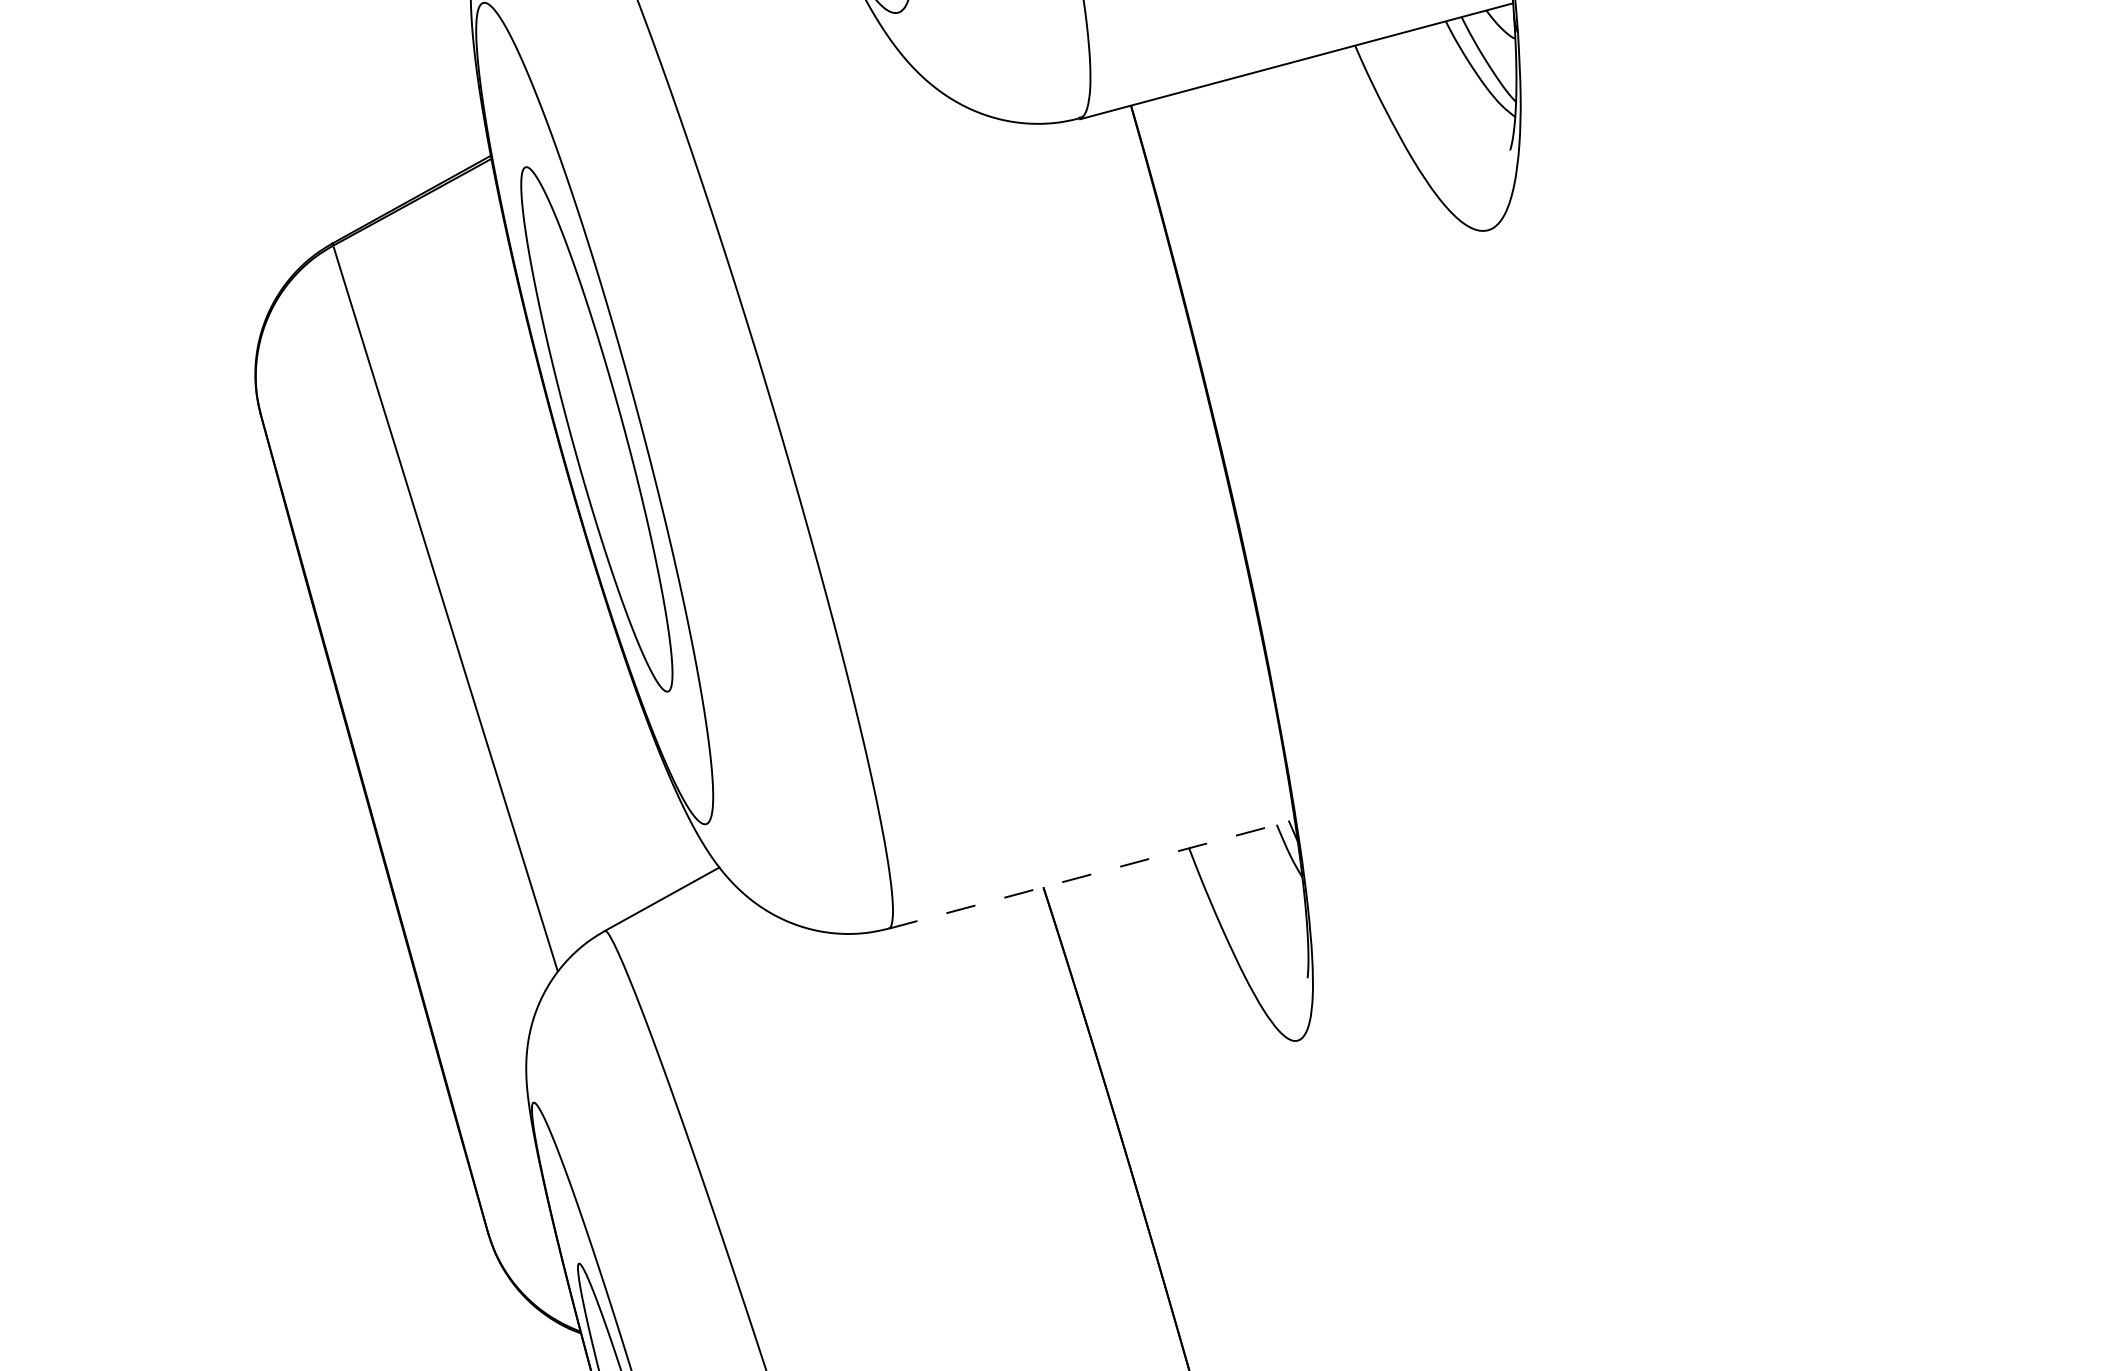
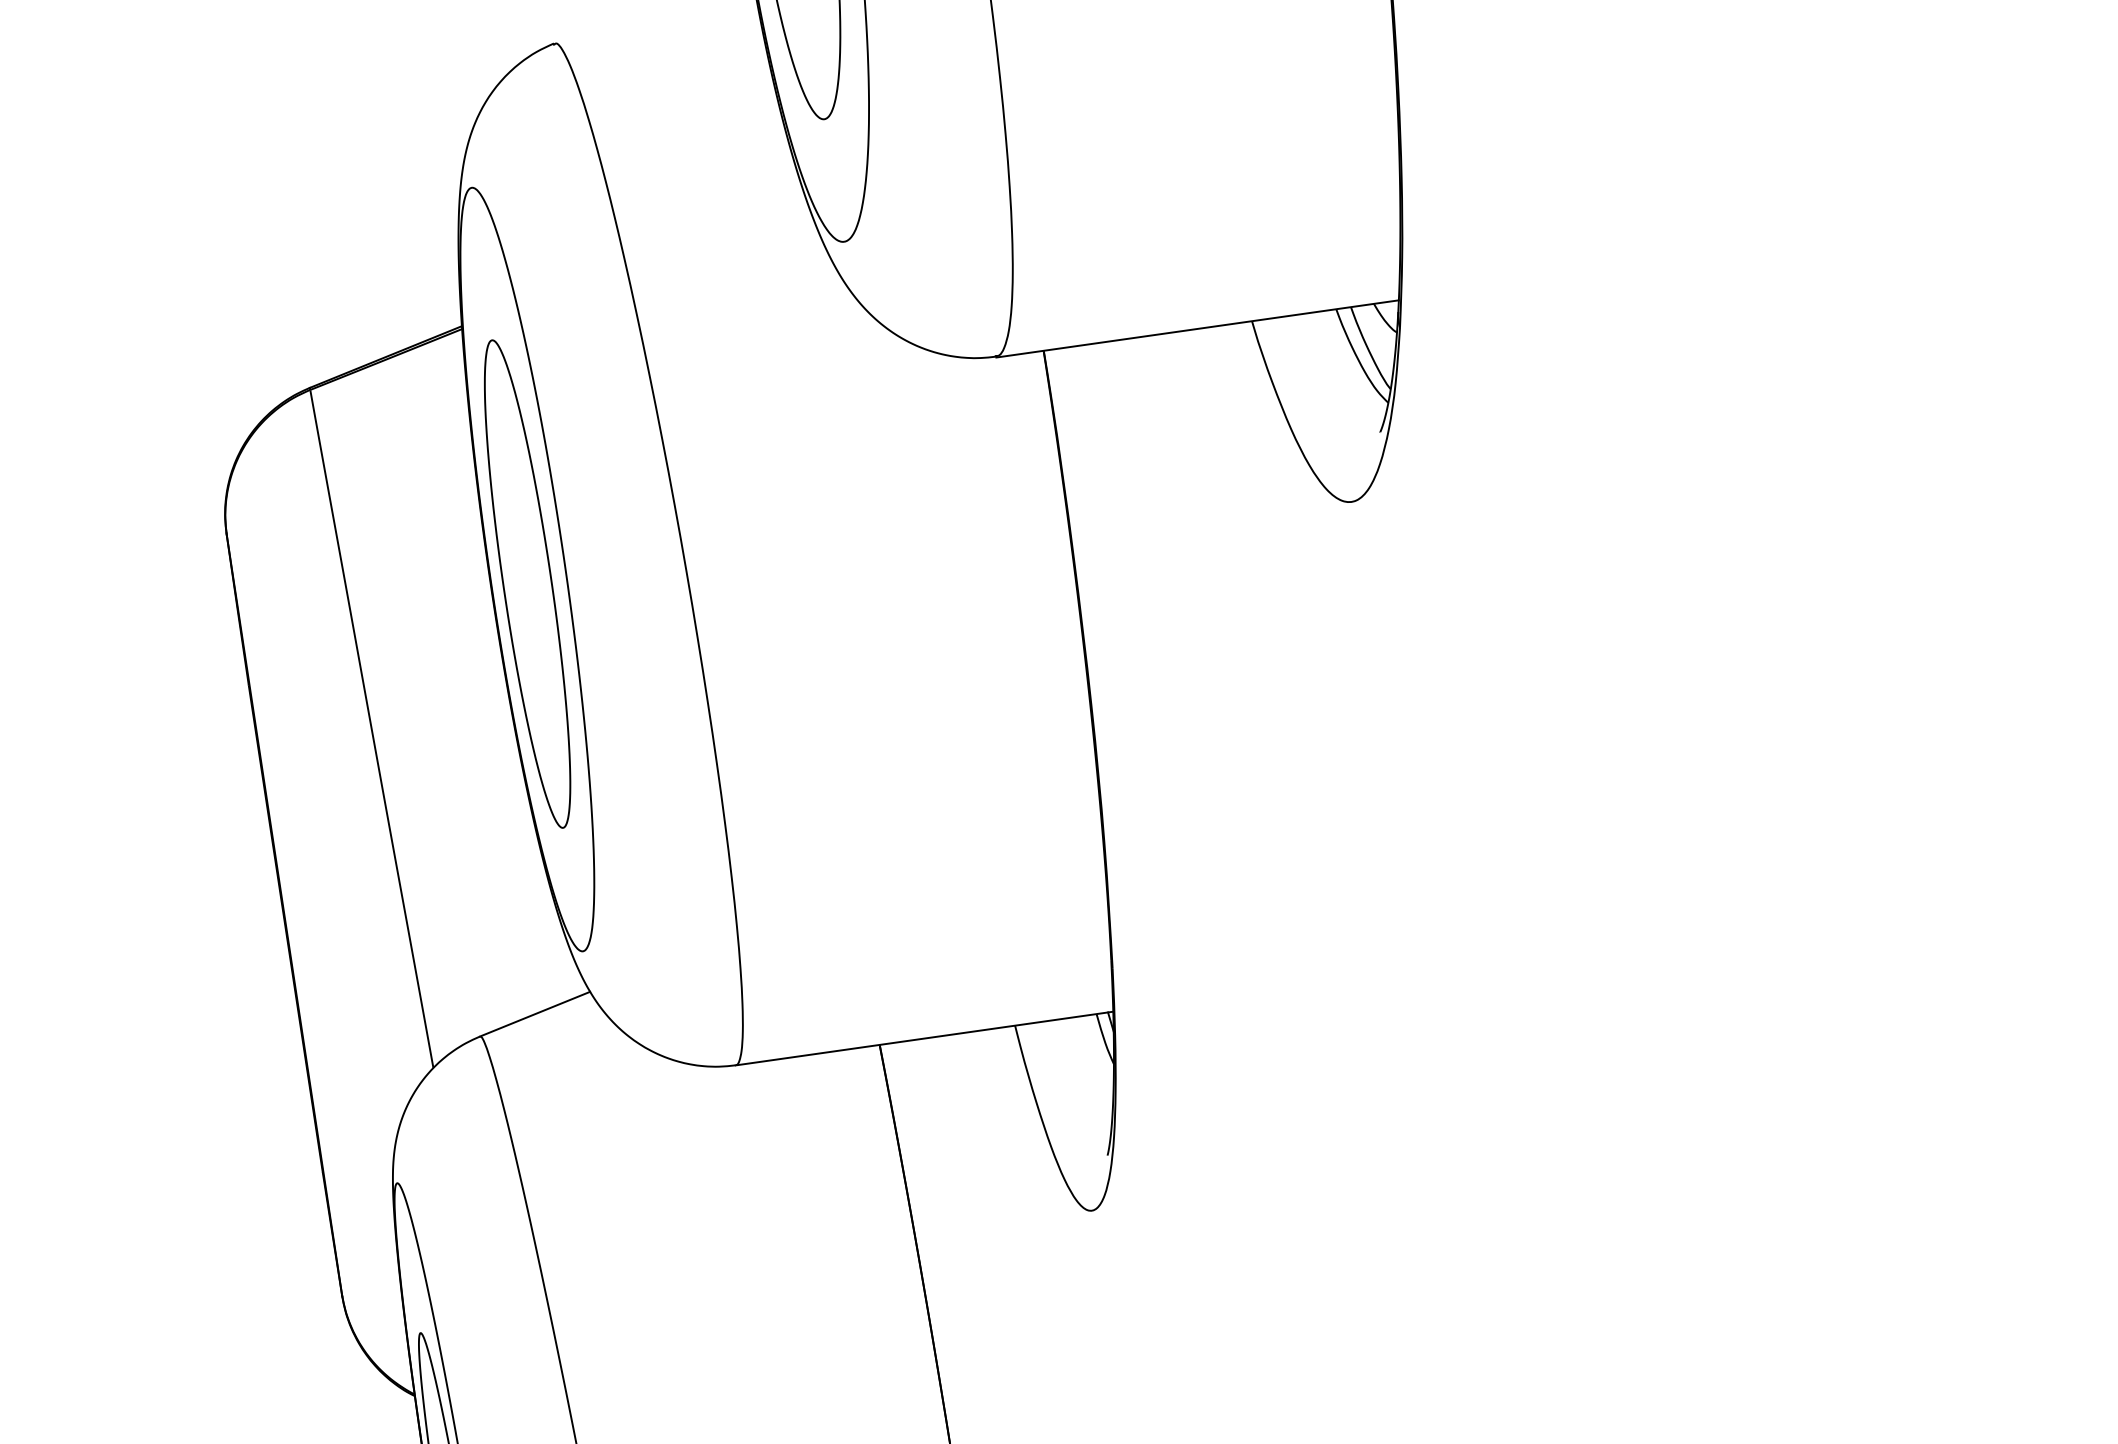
line: (1091, 874) -> (924, 1038), dashed -> solid

